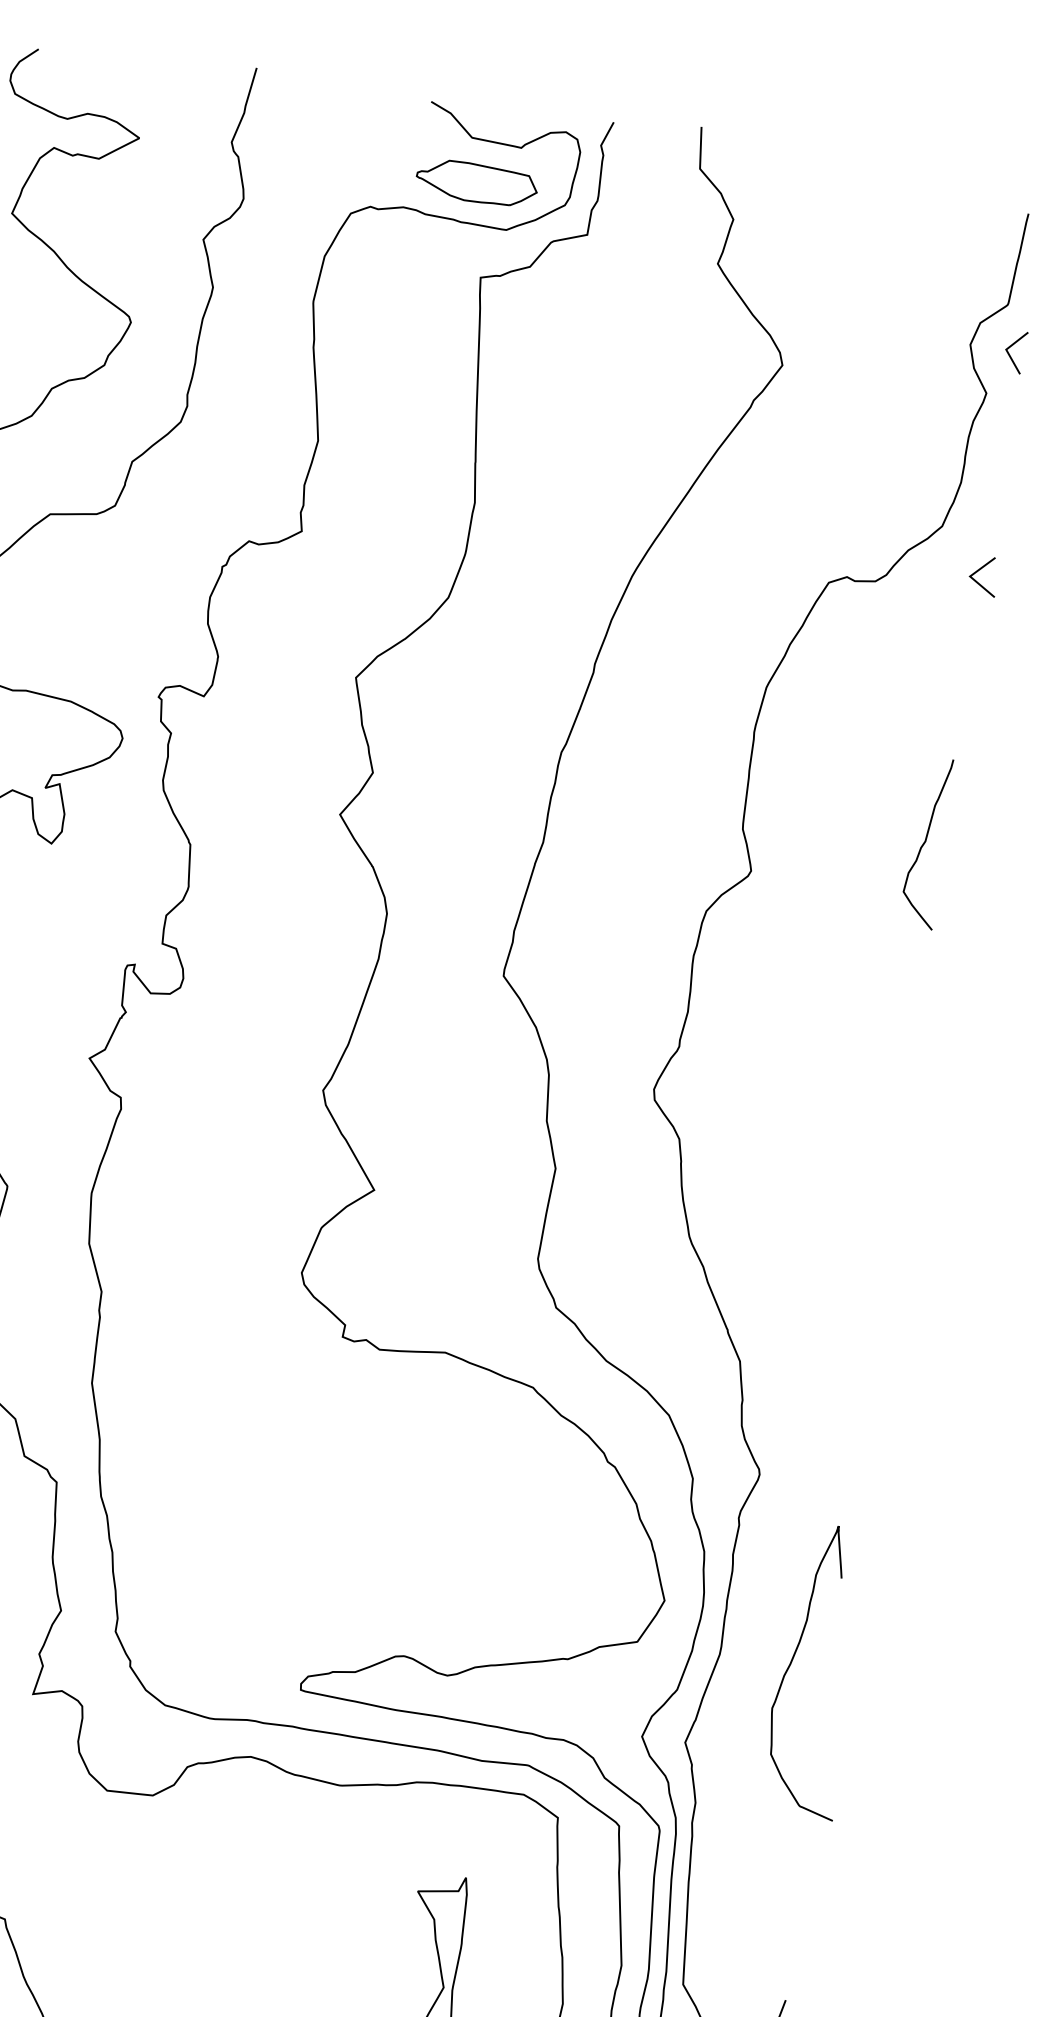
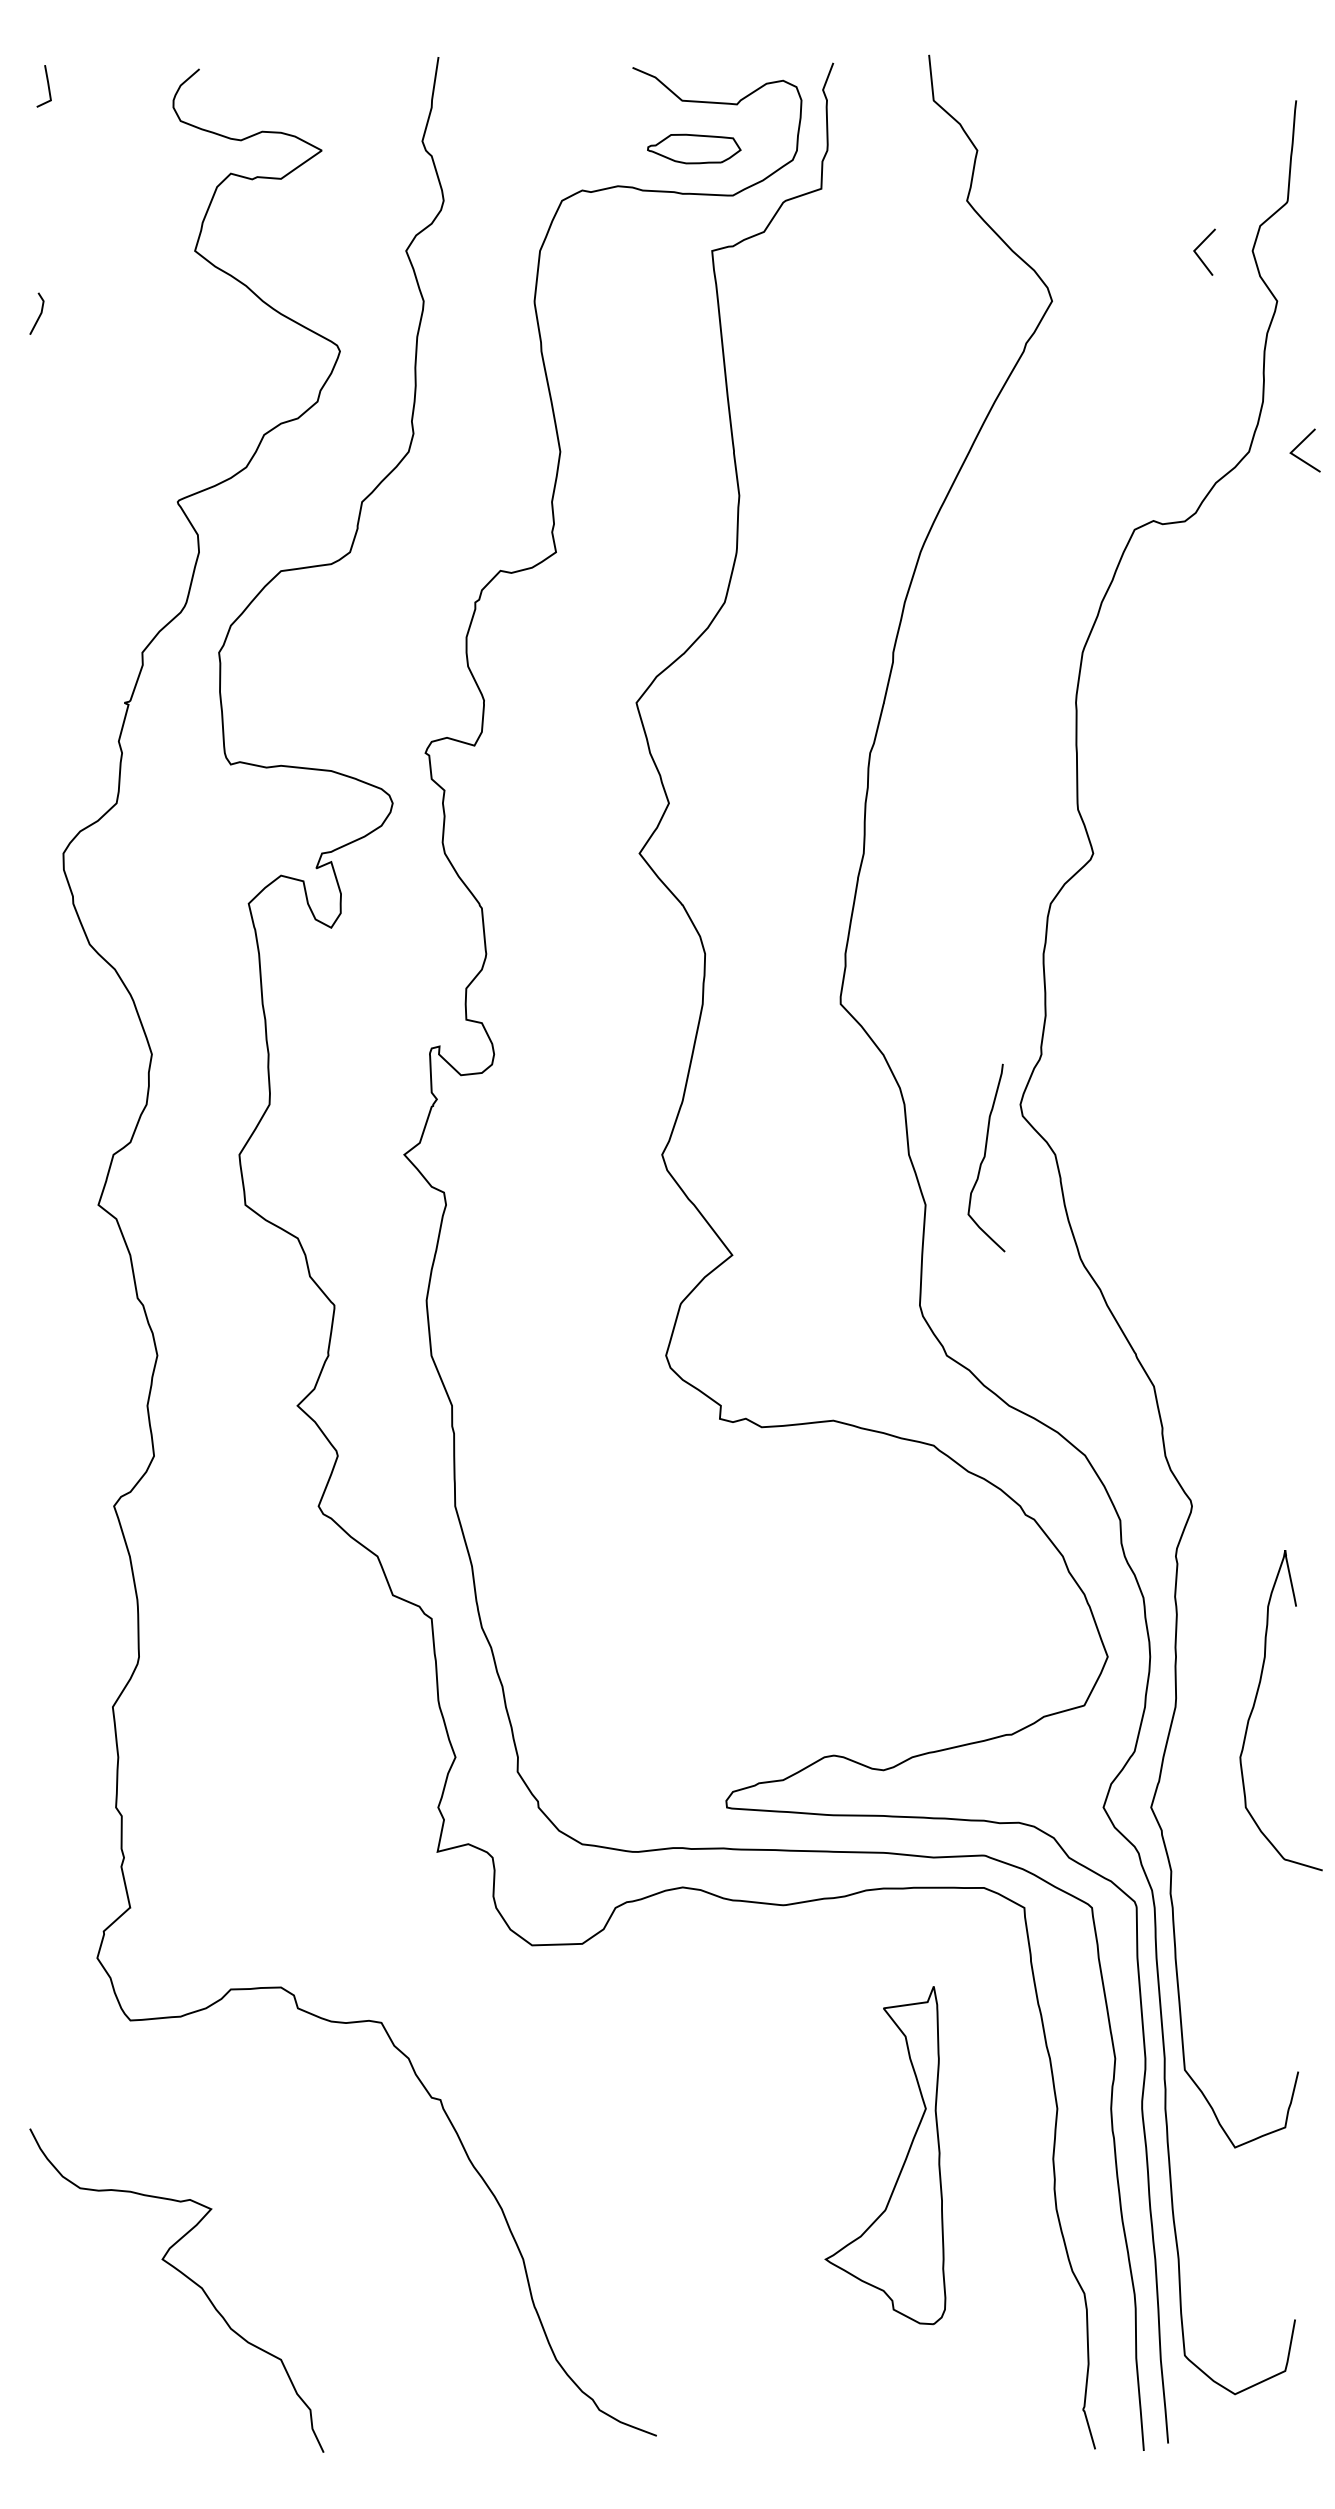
part: (477, 182) -> (694, 148), size x0.7
line: (1009, 353) -> (1198, 254), moved
line: (978, 570) -> (1299, 445), moved
curve: (926, 842) -> (985, 1157), moved

